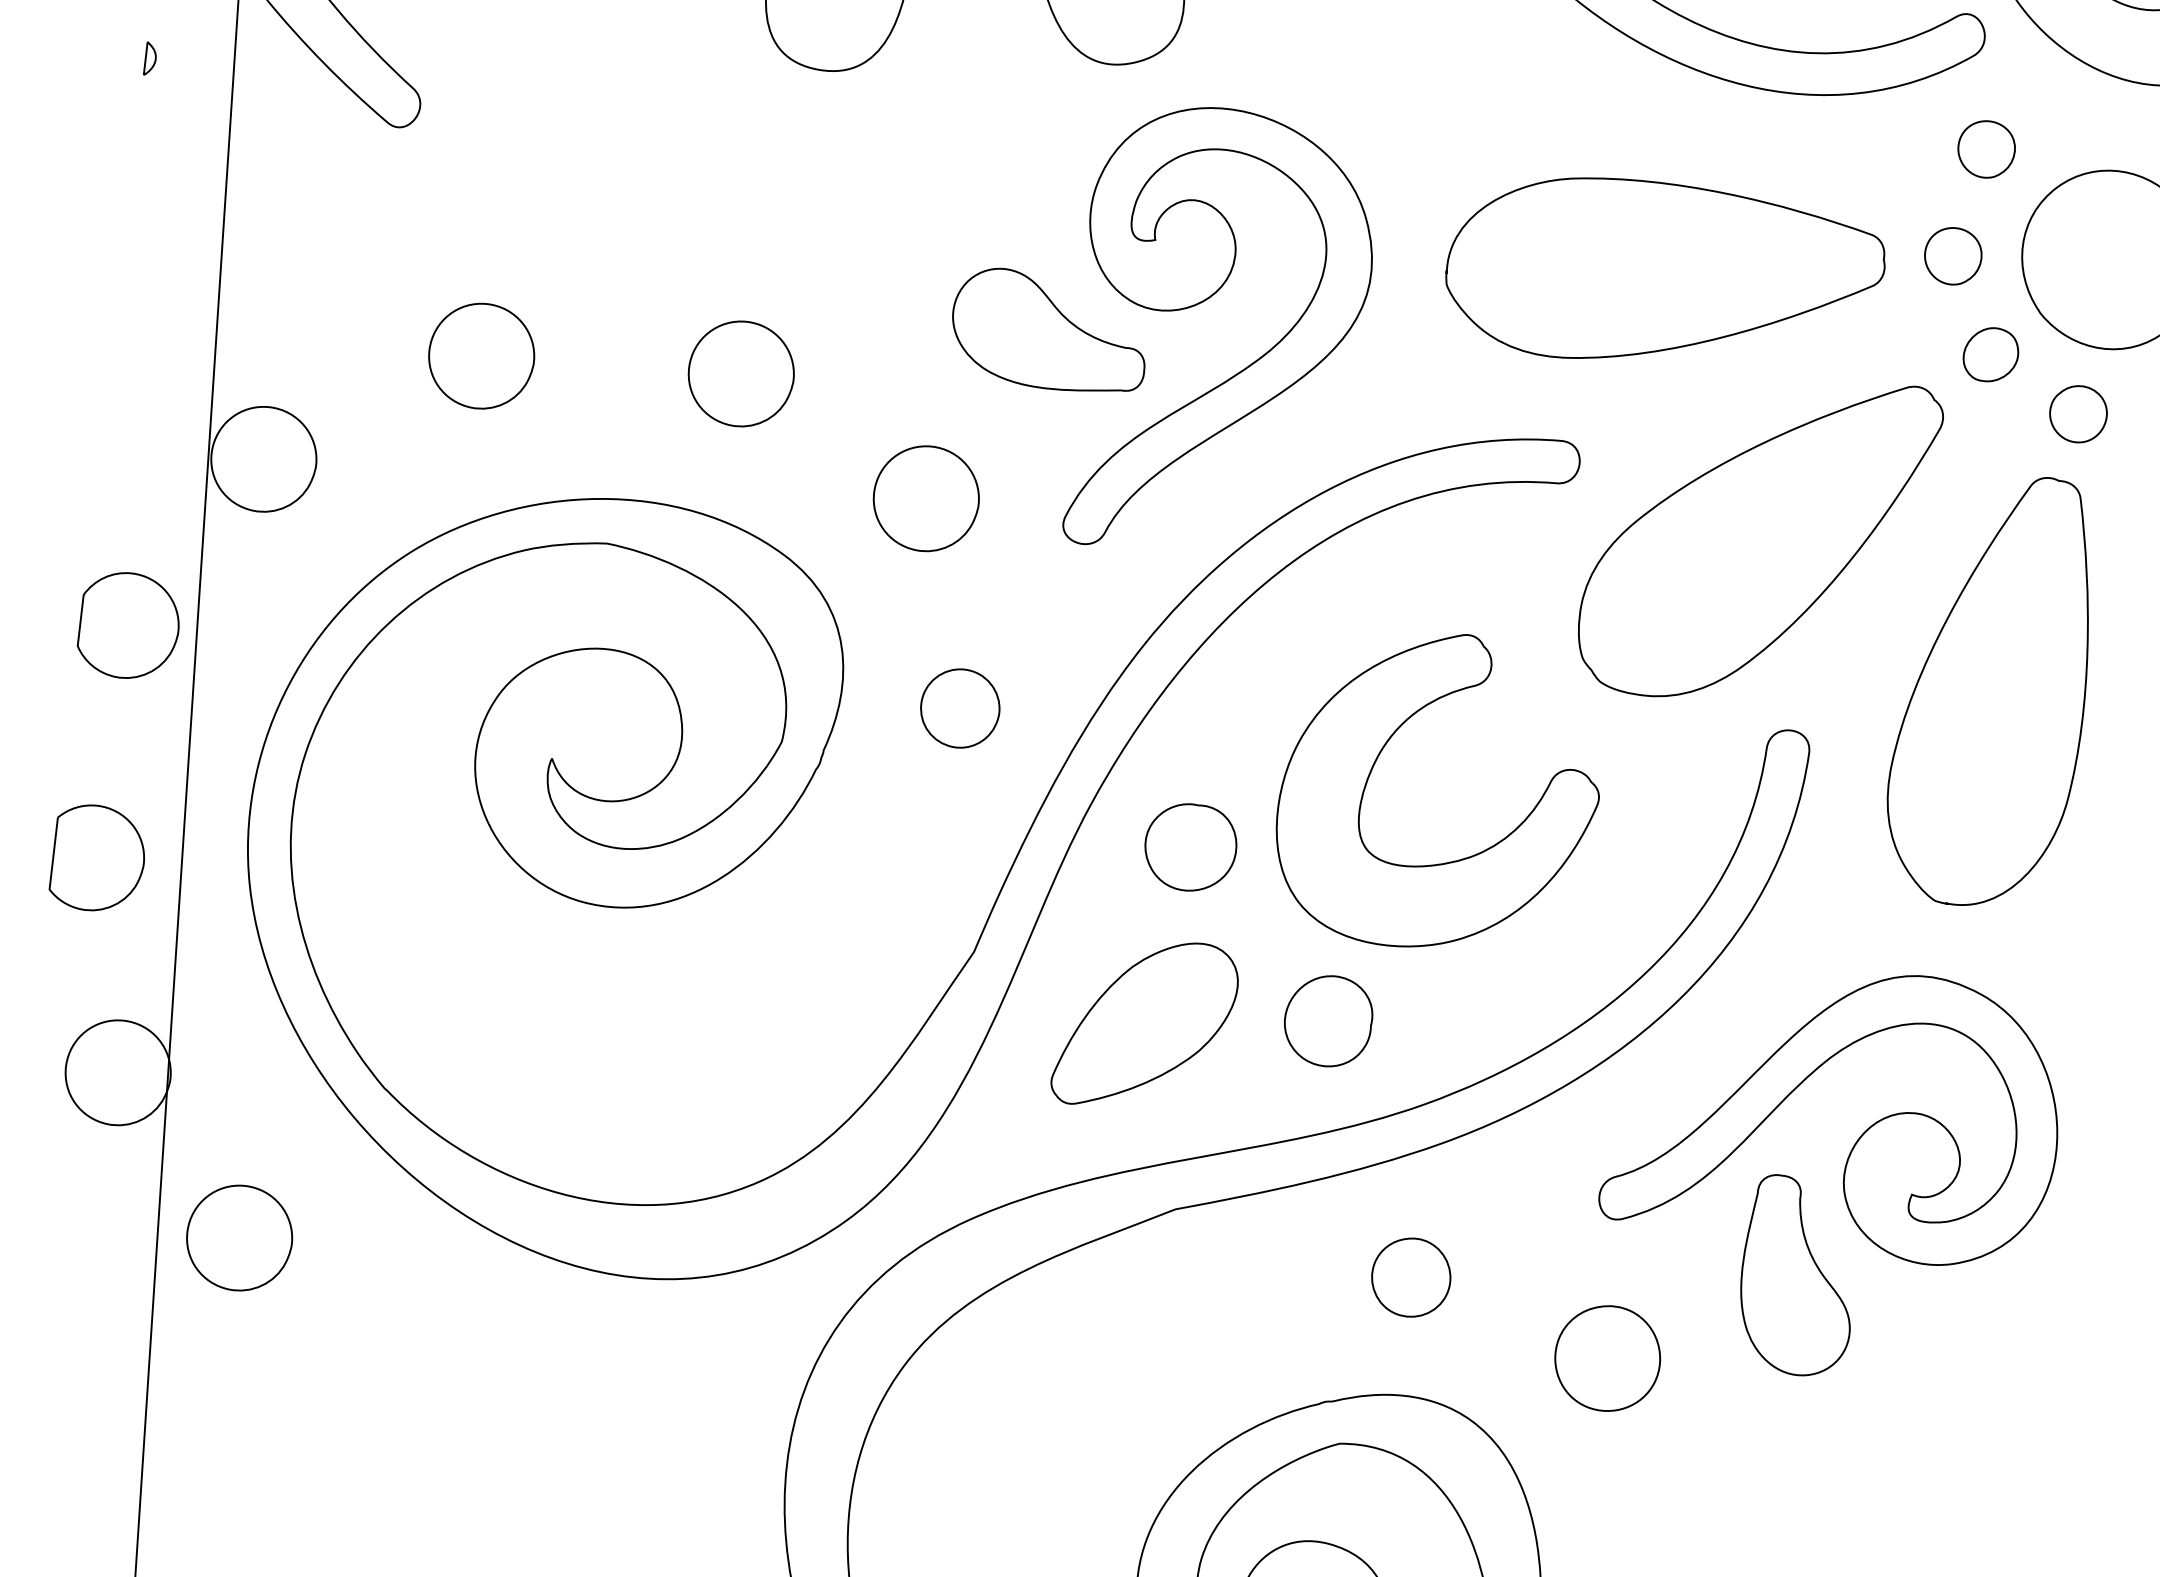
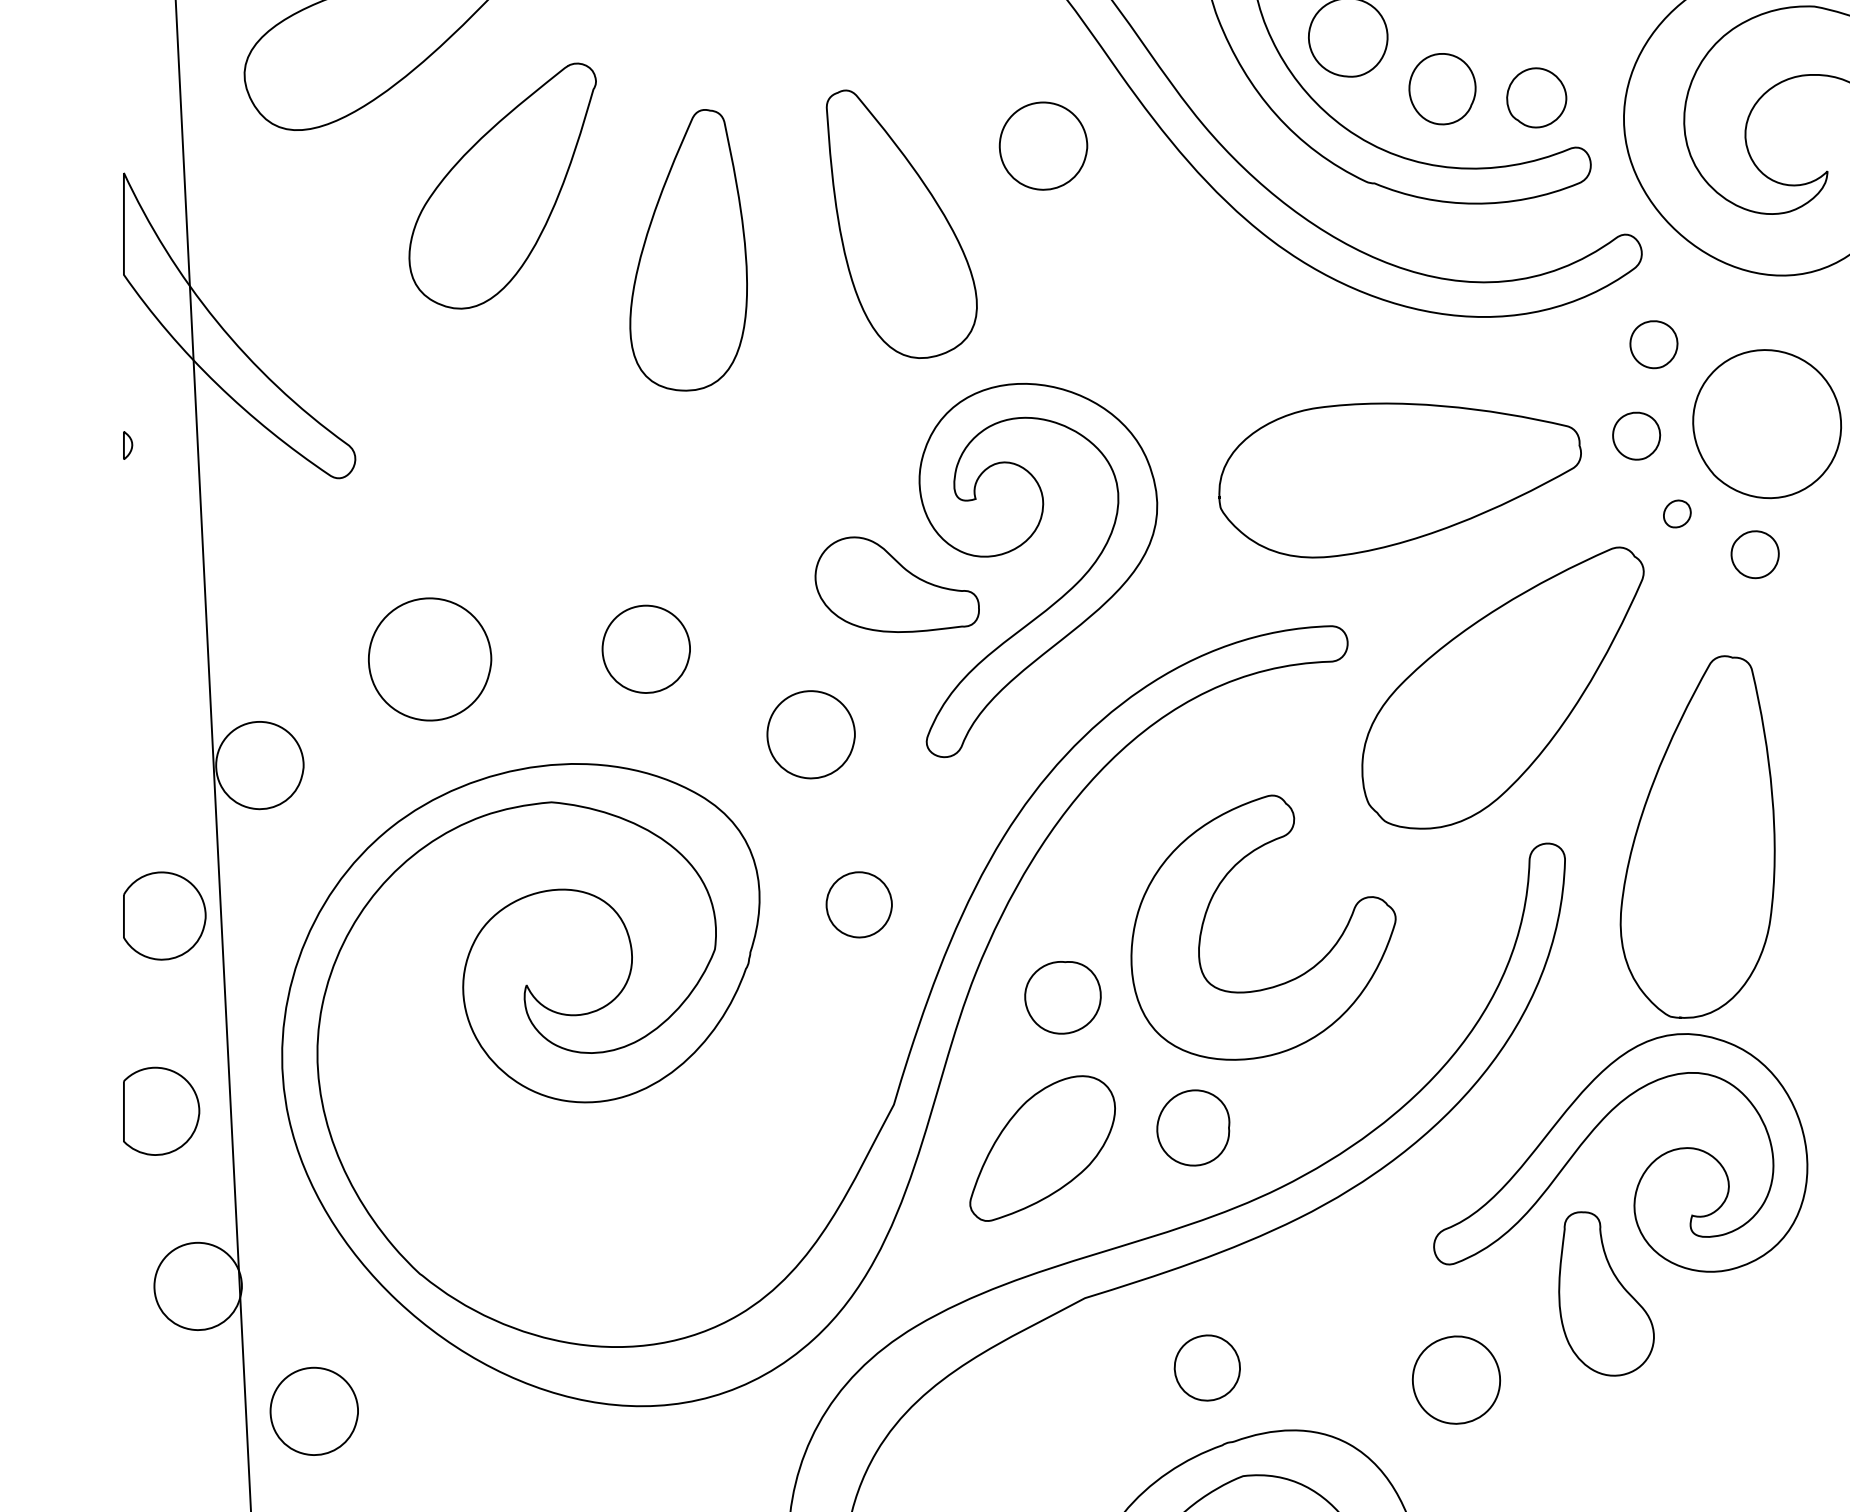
part: (1991, 354) -> (1677, 513), size x0.6
part: (481, 356) -> (429, 659), size x1.4
part: (1992, 689) -> (1697, 836), moved
part: (1410, 1276) -> (1206, 1367), moved

